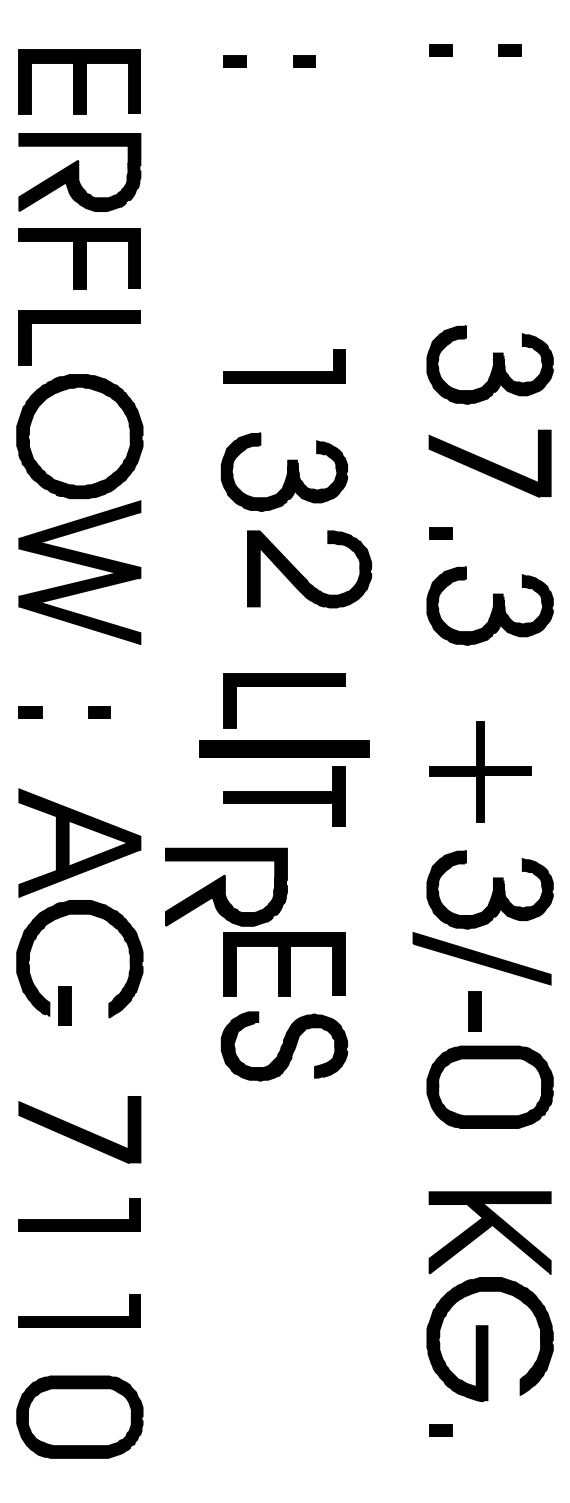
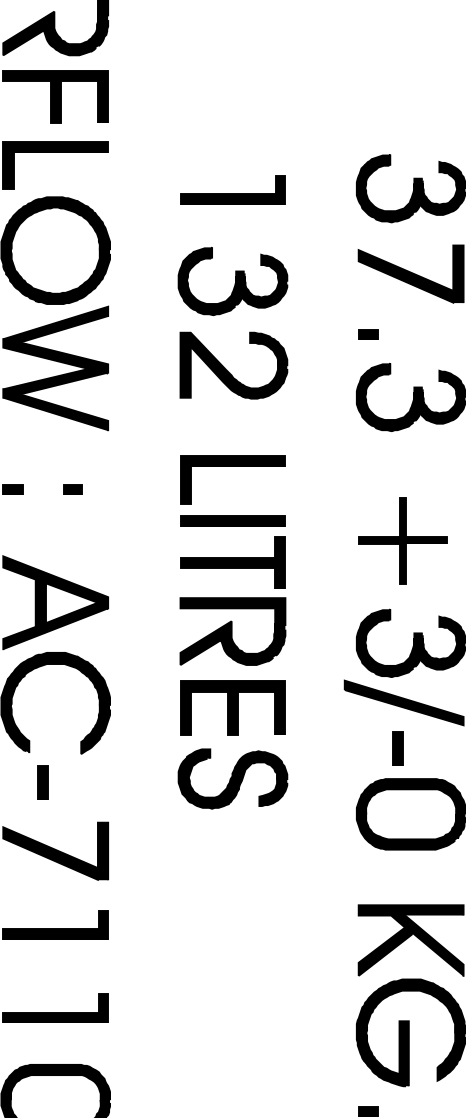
part: (303, 575) -> (228, 370), moved
part: (284, 748) -> (233, 520), size x0.71
part: (226, 886) -> (233, 630), moved
part: (64, 1005) -> (42, 782), moved

